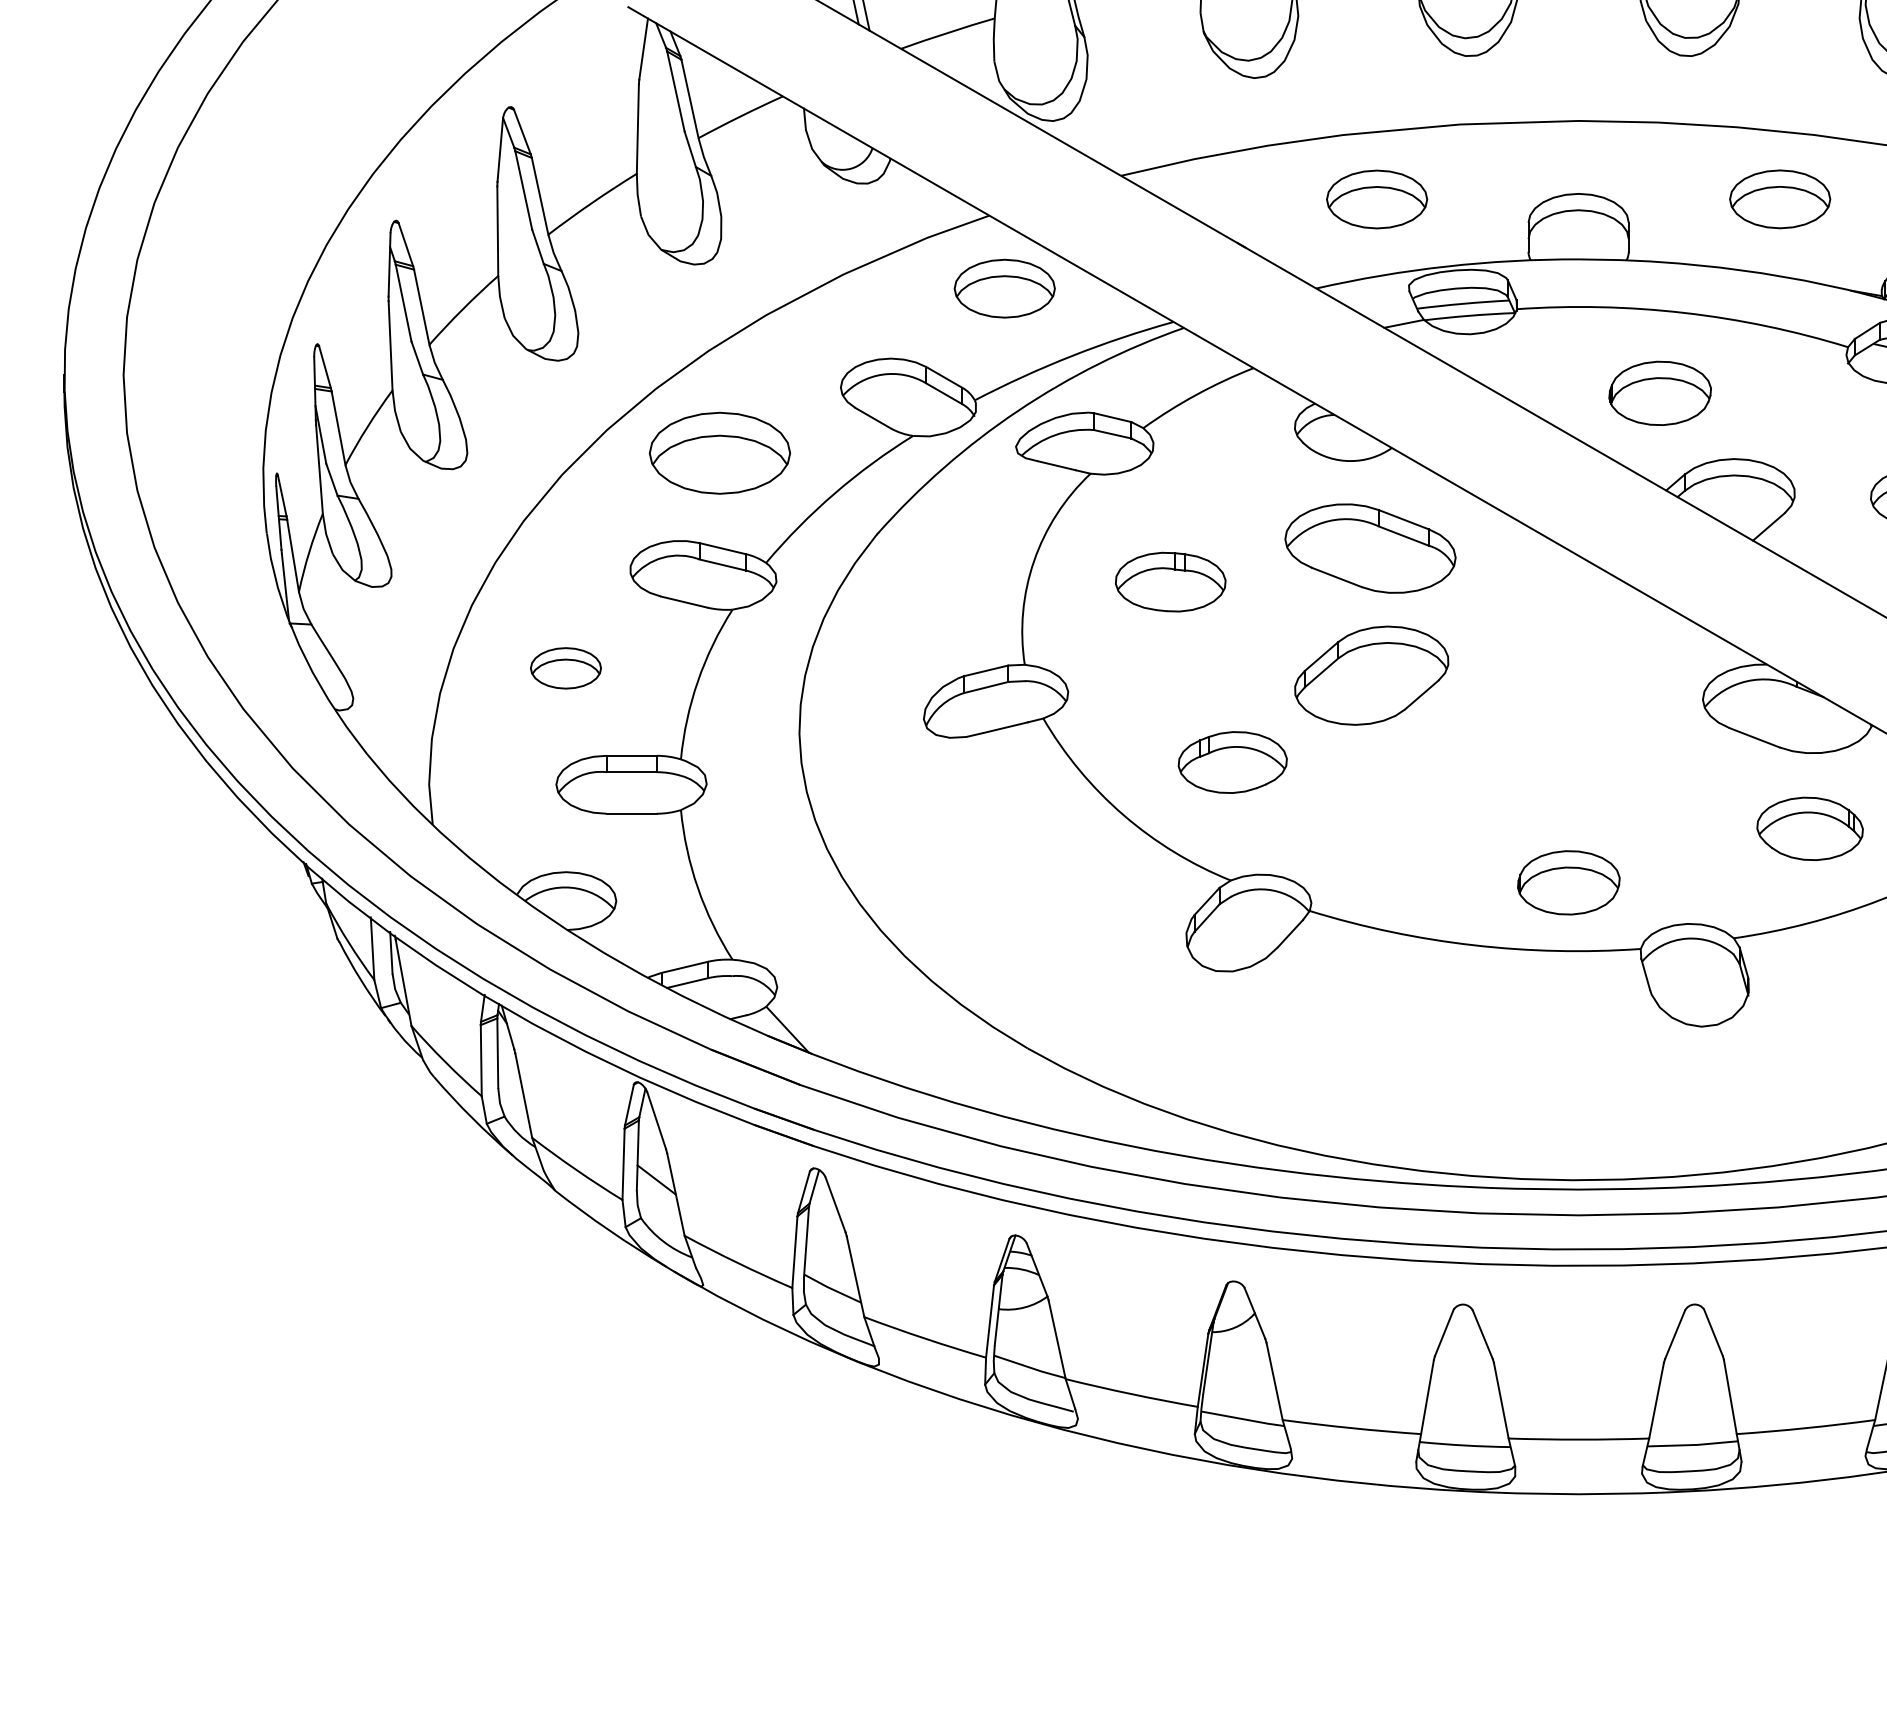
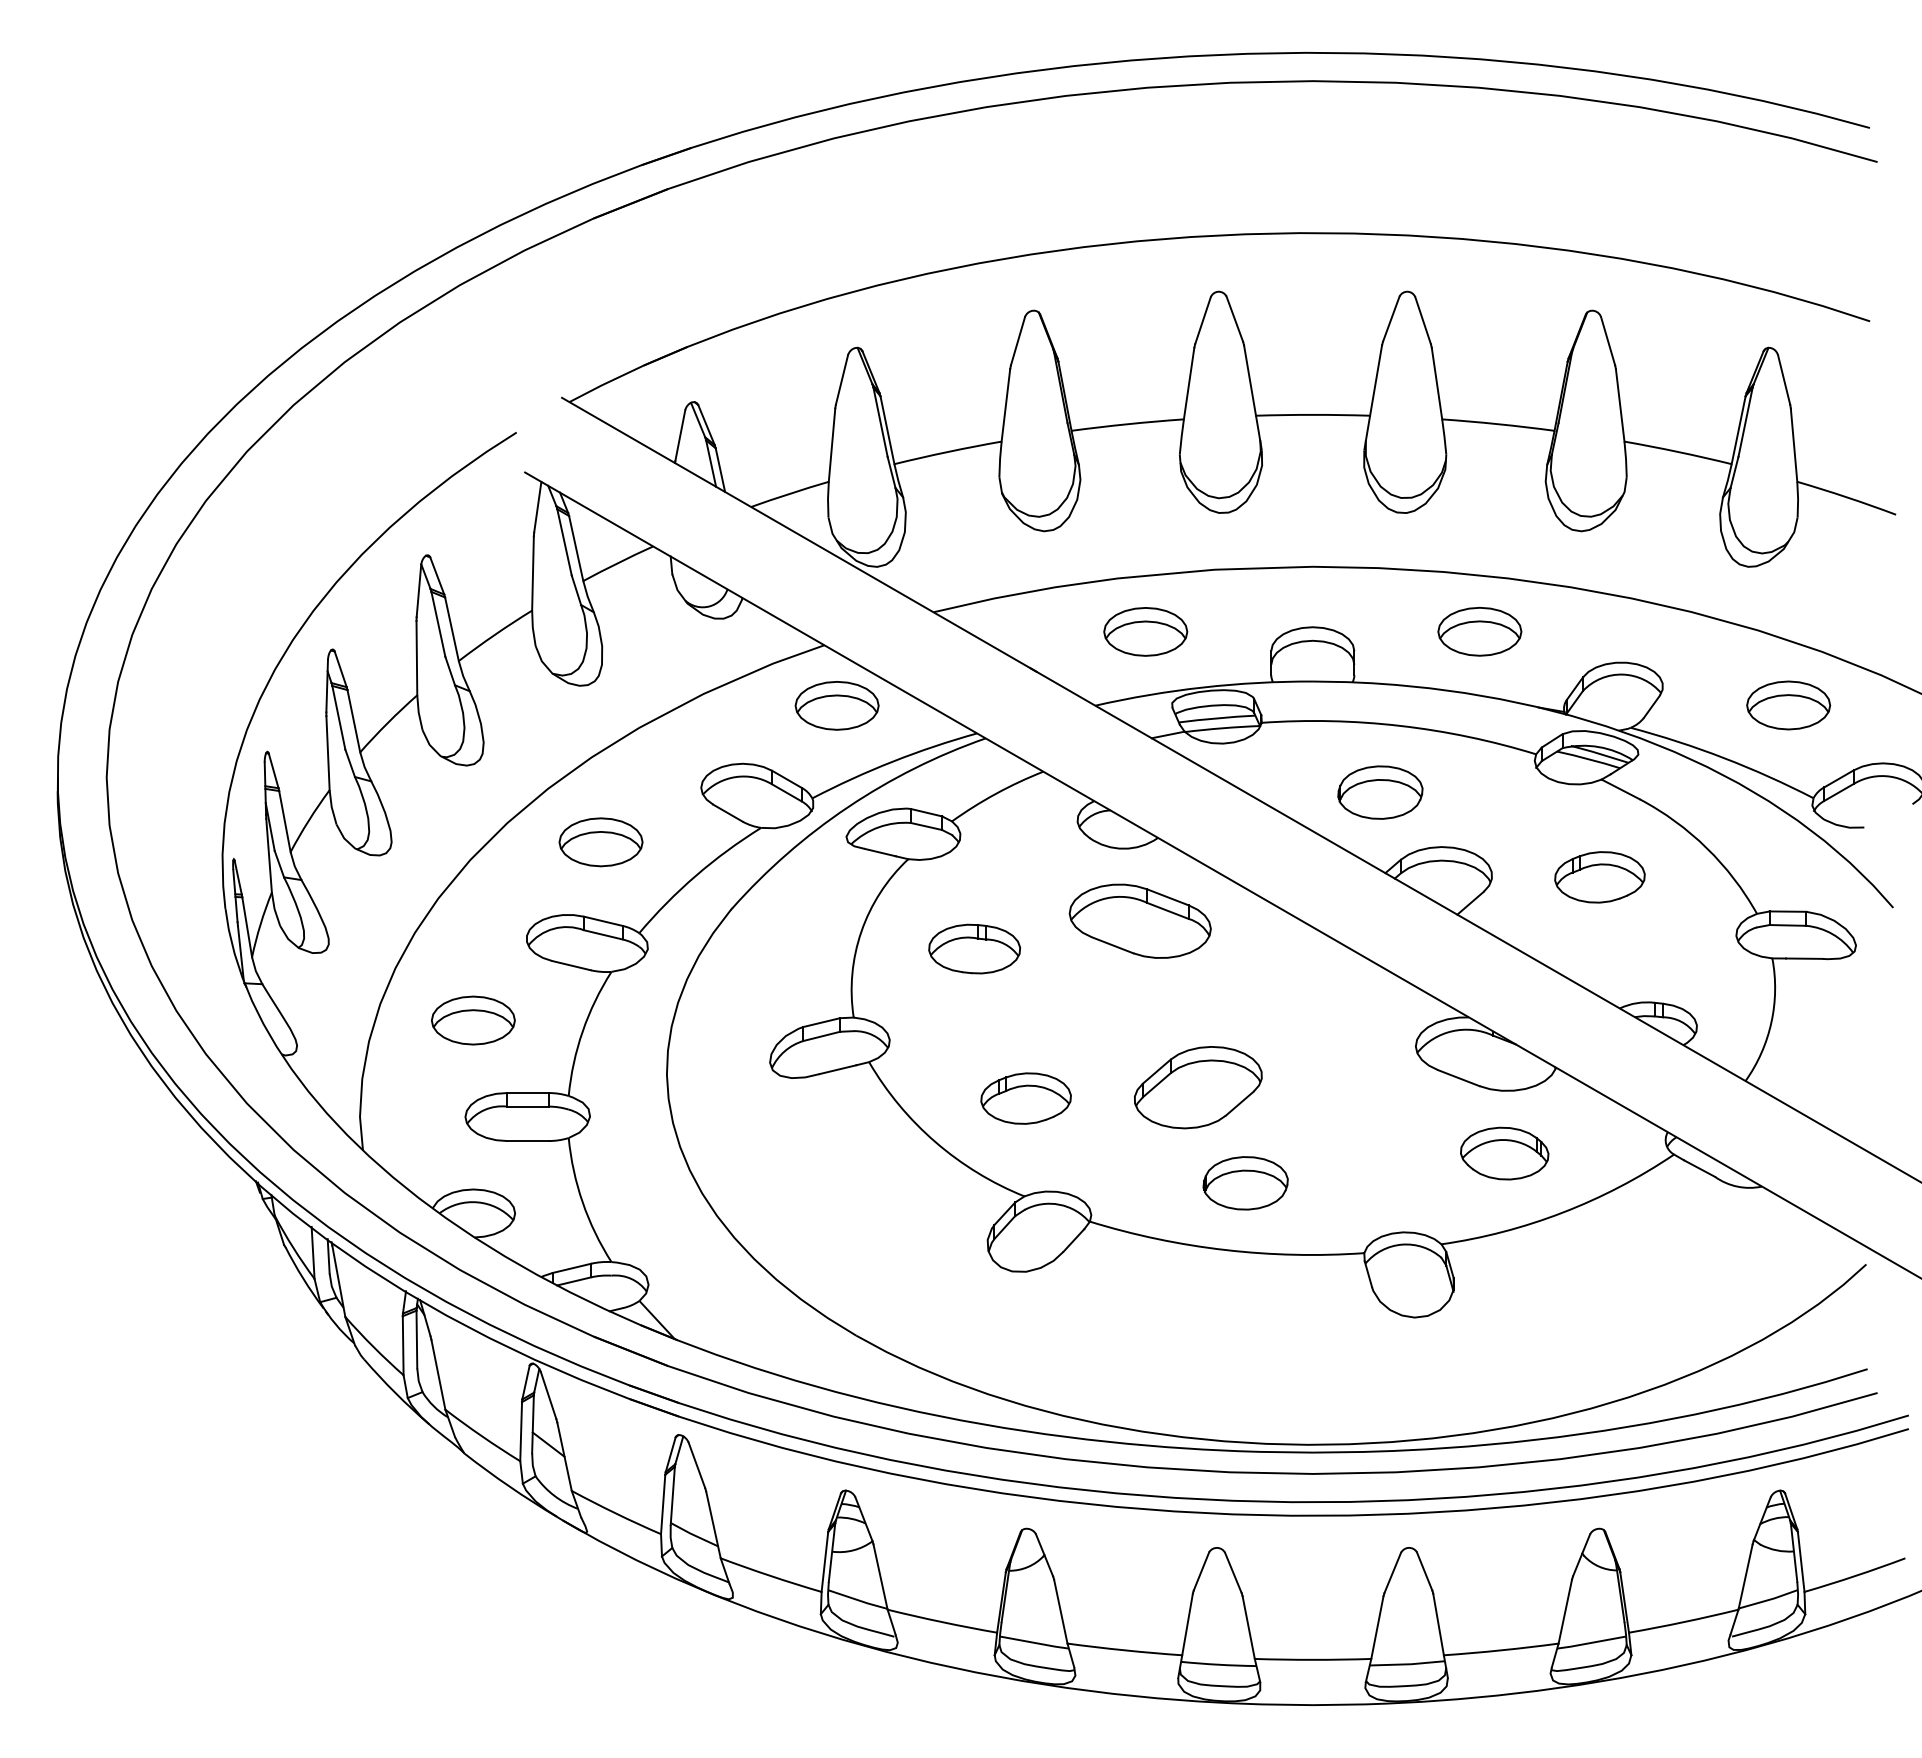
part: (719, 453) -> (600, 842), size x0.71
part: (566, 668) -> (473, 1020), size x1.43
part: (1371, 675) -> (1198, 1087), moved
part: (1568, 883) -> (1245, 1183), moved

